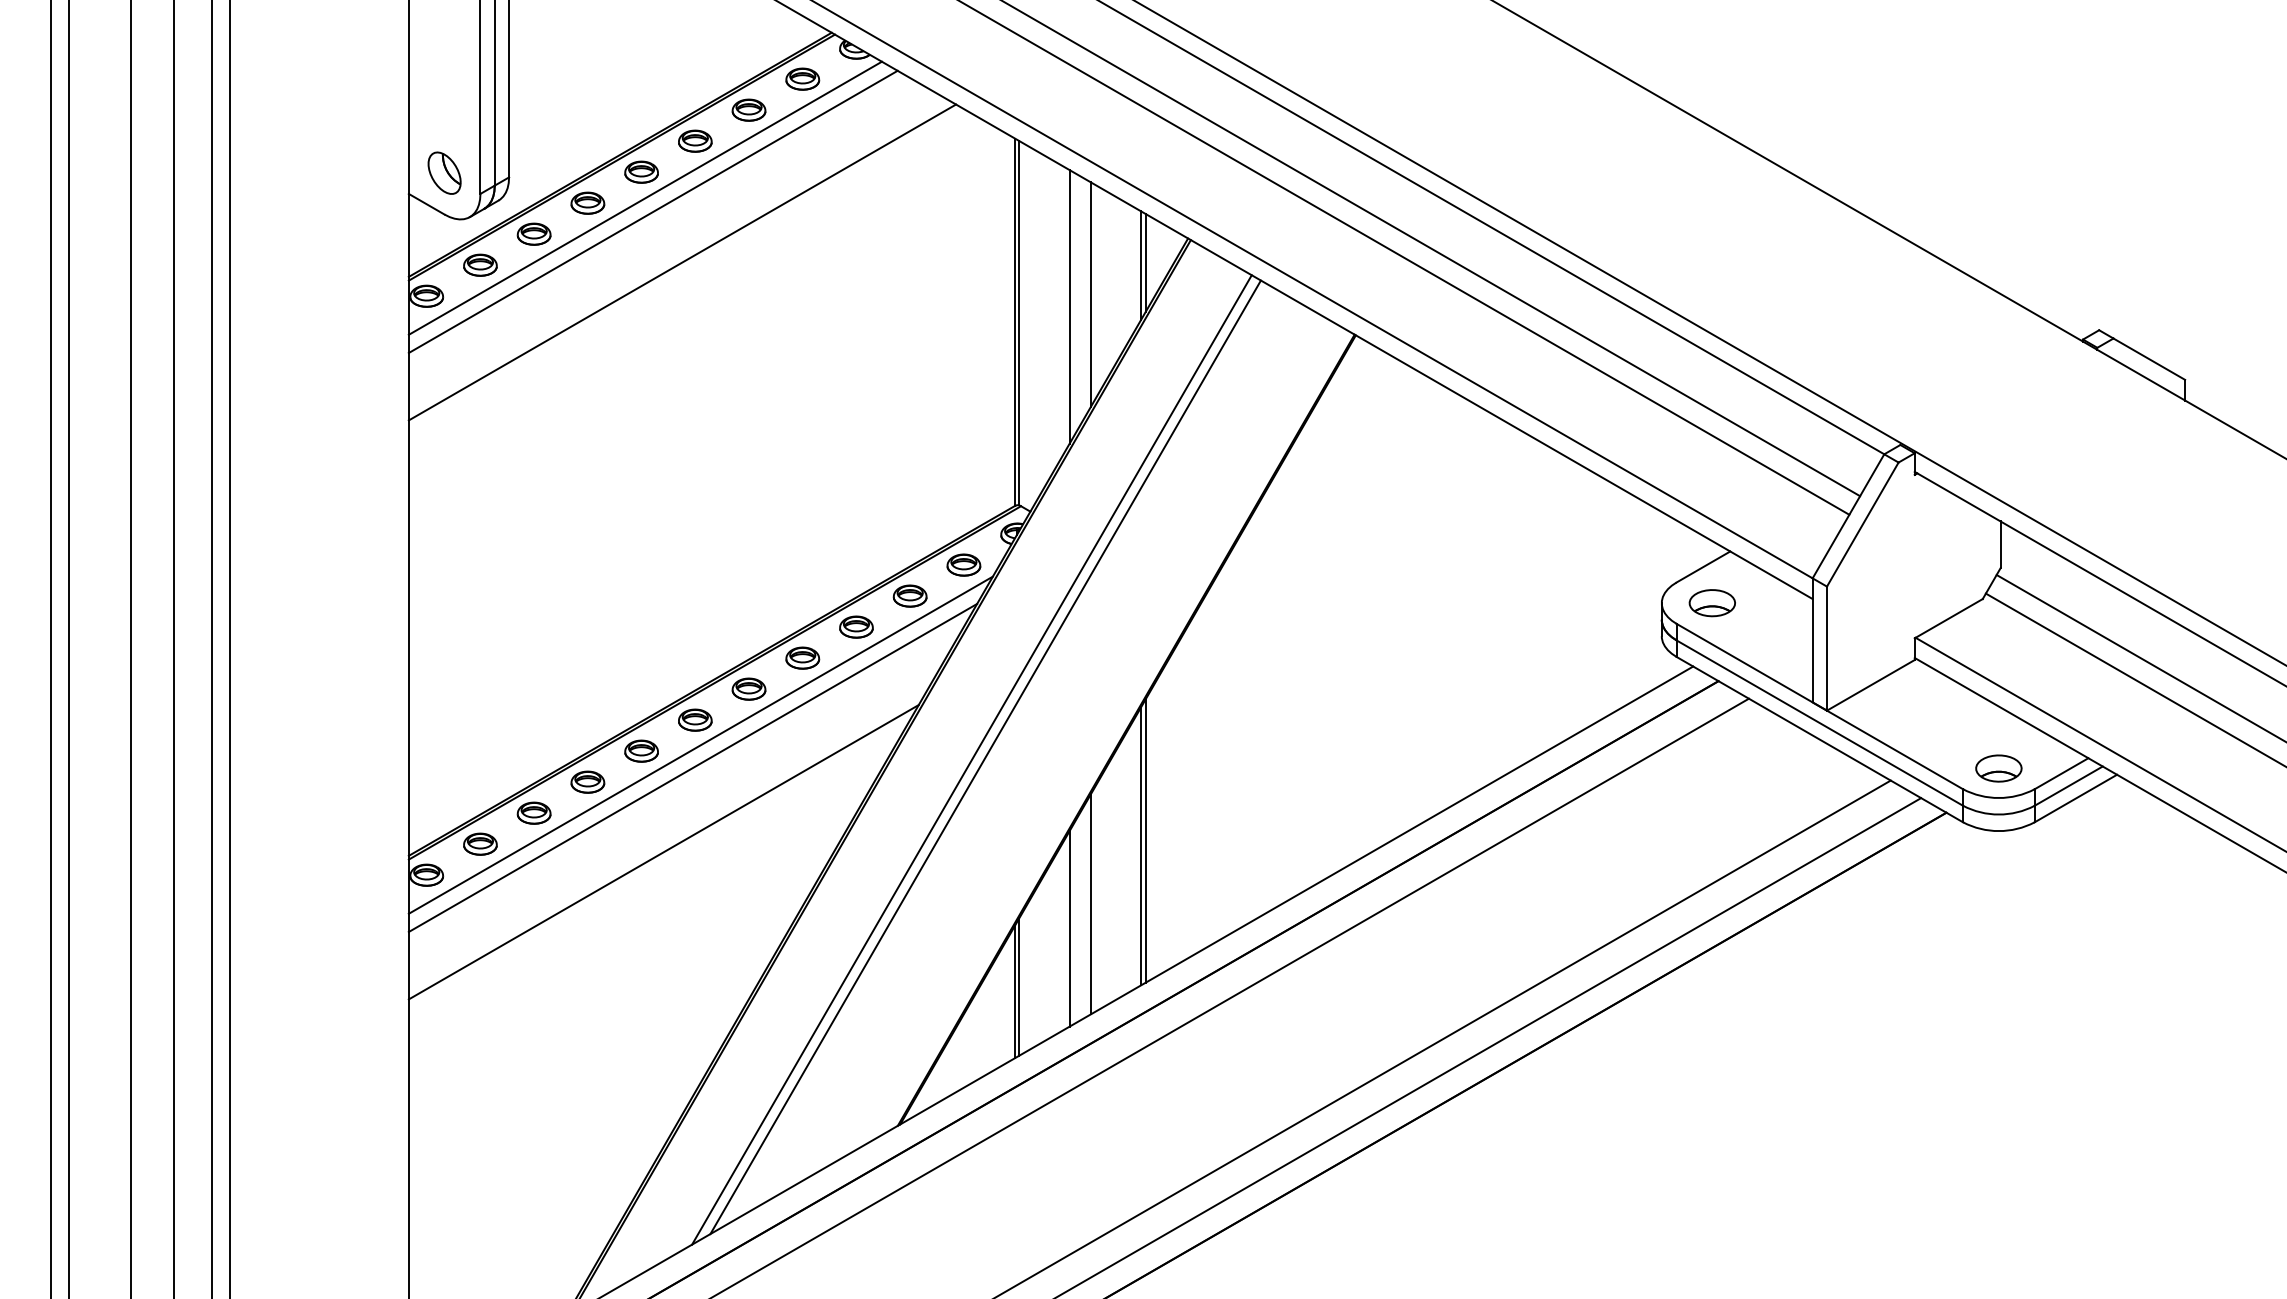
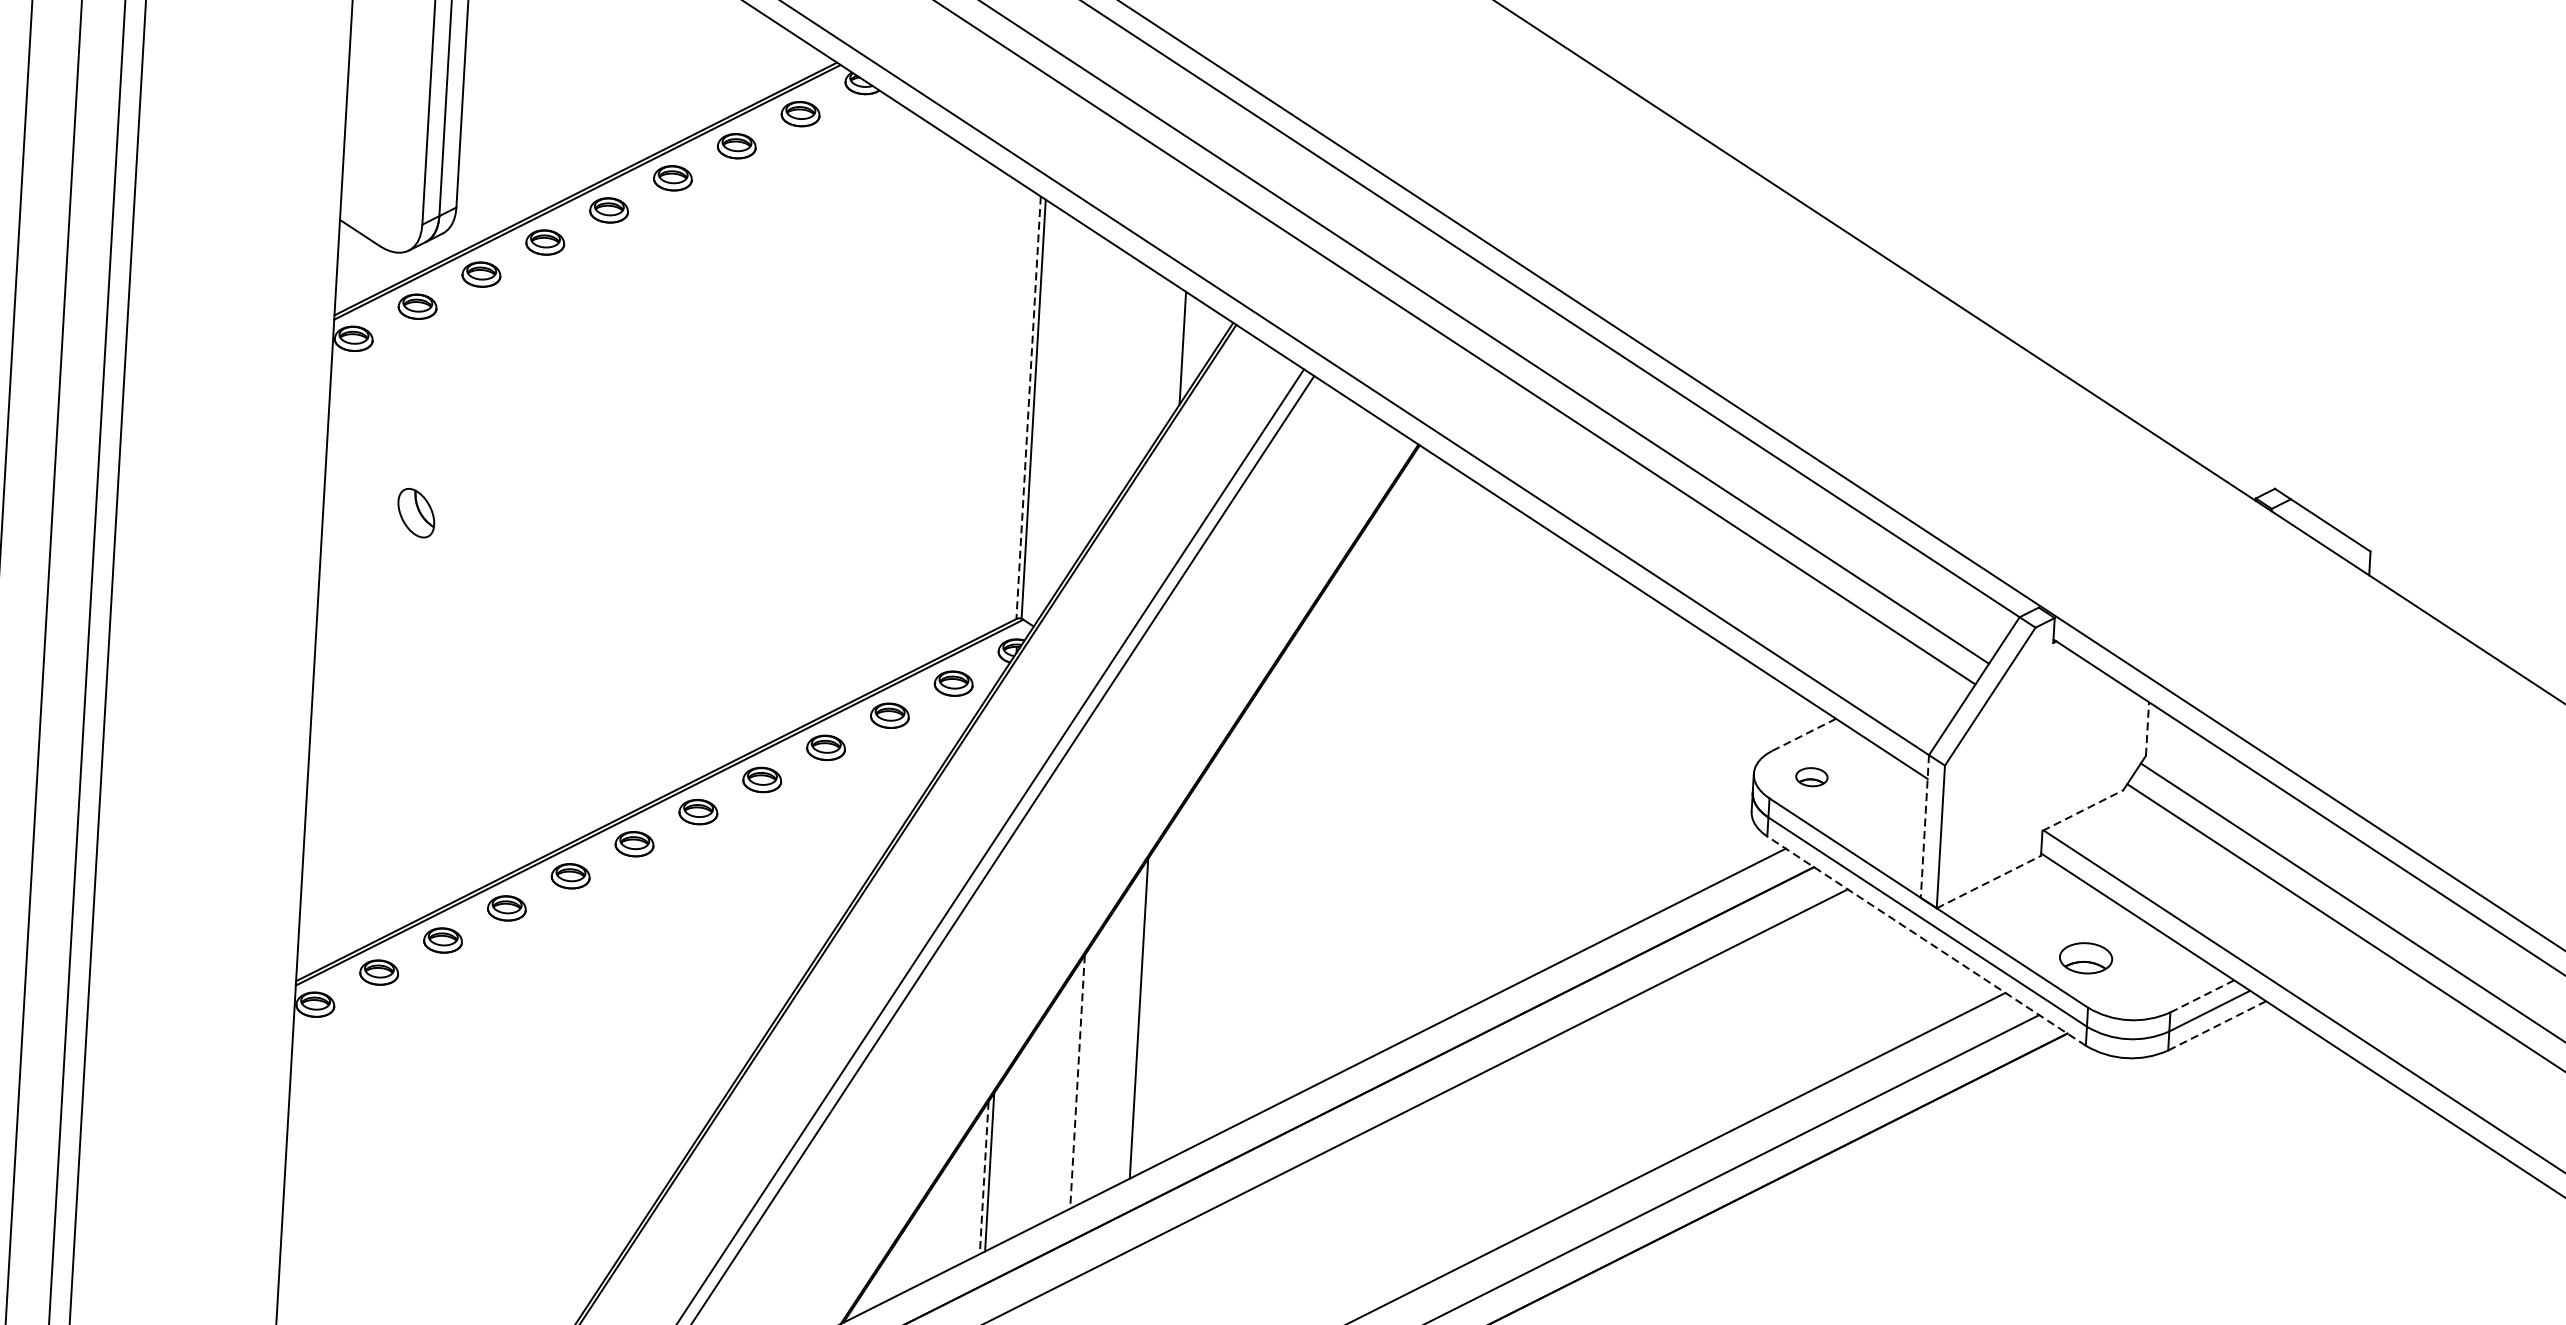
part: (444, 172) -> (416, 512), moved
line: (644, 197) -> (610, 239), removed
line: (652, 211) -> (619, 256), removed
line: (682, 262) -> (650, 316), removed
line: (1141, 265) -> (1177, 350), removed
line: (1091, 294) -> (1118, 380), removed
line: (1069, 306) -> (1092, 393), removed
line: (1014, 322) -> (1028, 407), solid -> dashed
line: (2000, 544) -> (2147, 728), solid -> dashed
line: (1703, 567) -> (1804, 735), solid -> dashed
part: (1711, 603) -> (1811, 777), size x0.6
line: (1949, 618) -> (2083, 810), solid -> dashed
line: (1812, 640) -> (1924, 826), solid -> dashed
line: (1870, 685) -> (1988, 882), solid -> dashed
line: (1819, 739) -> (1926, 940), solid -> dashed
line: (700, 744) -> (638, 872), removed
line: (692, 767) -> (628, 898), removed
part: (1998, 768) -> (2085, 958), moved
line: (2061, 773) -> (2202, 996), solid -> dashed
line: (2075, 798) -> (2216, 1025), solid -> dashed
line: (1145, 840) -> (1144, 1012), removed
line: (663, 852) -> (589, 994), removed
line: (1091, 904) -> (1078, 1082), solid -> dashed
line: (1069, 928) -> (1051, 1108), removed
line: (1014, 992) -> (983, 1178), solid -> dashed

